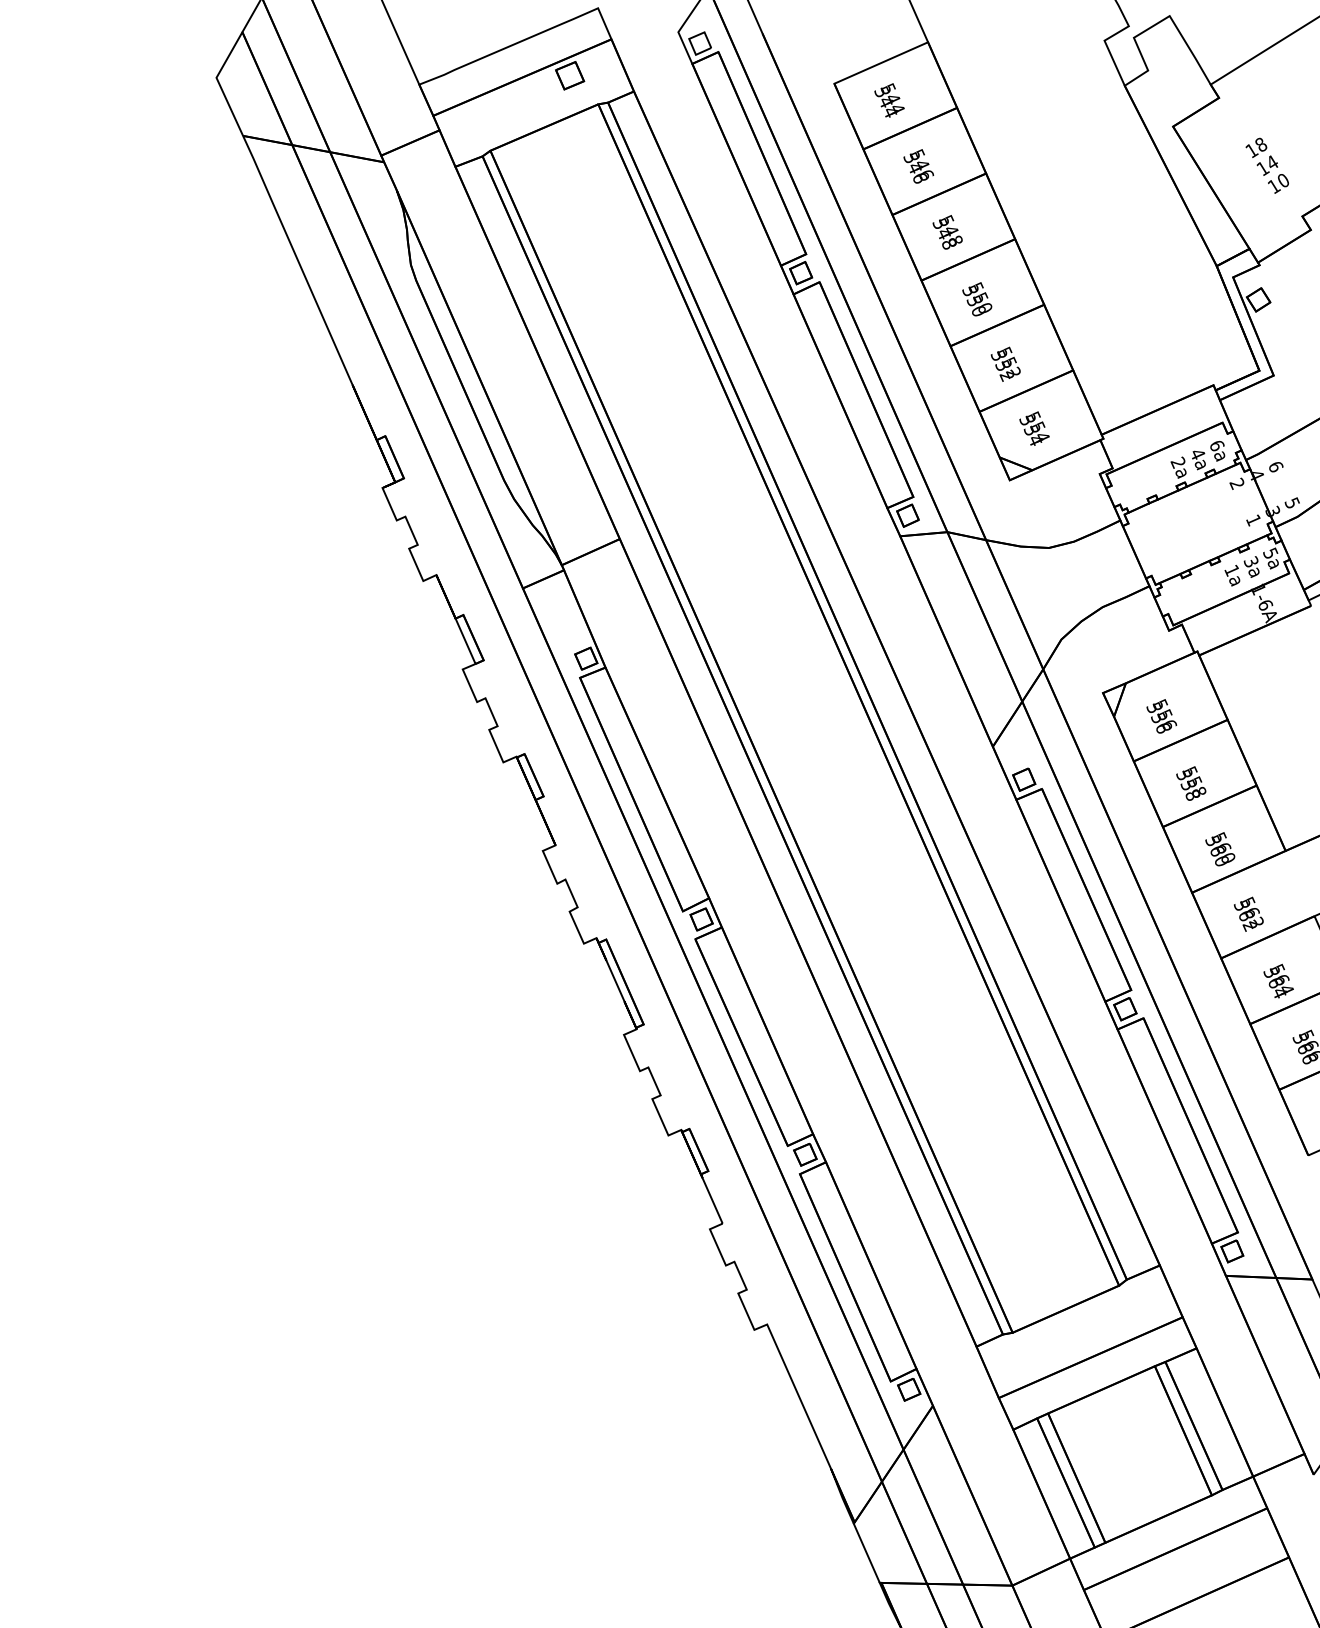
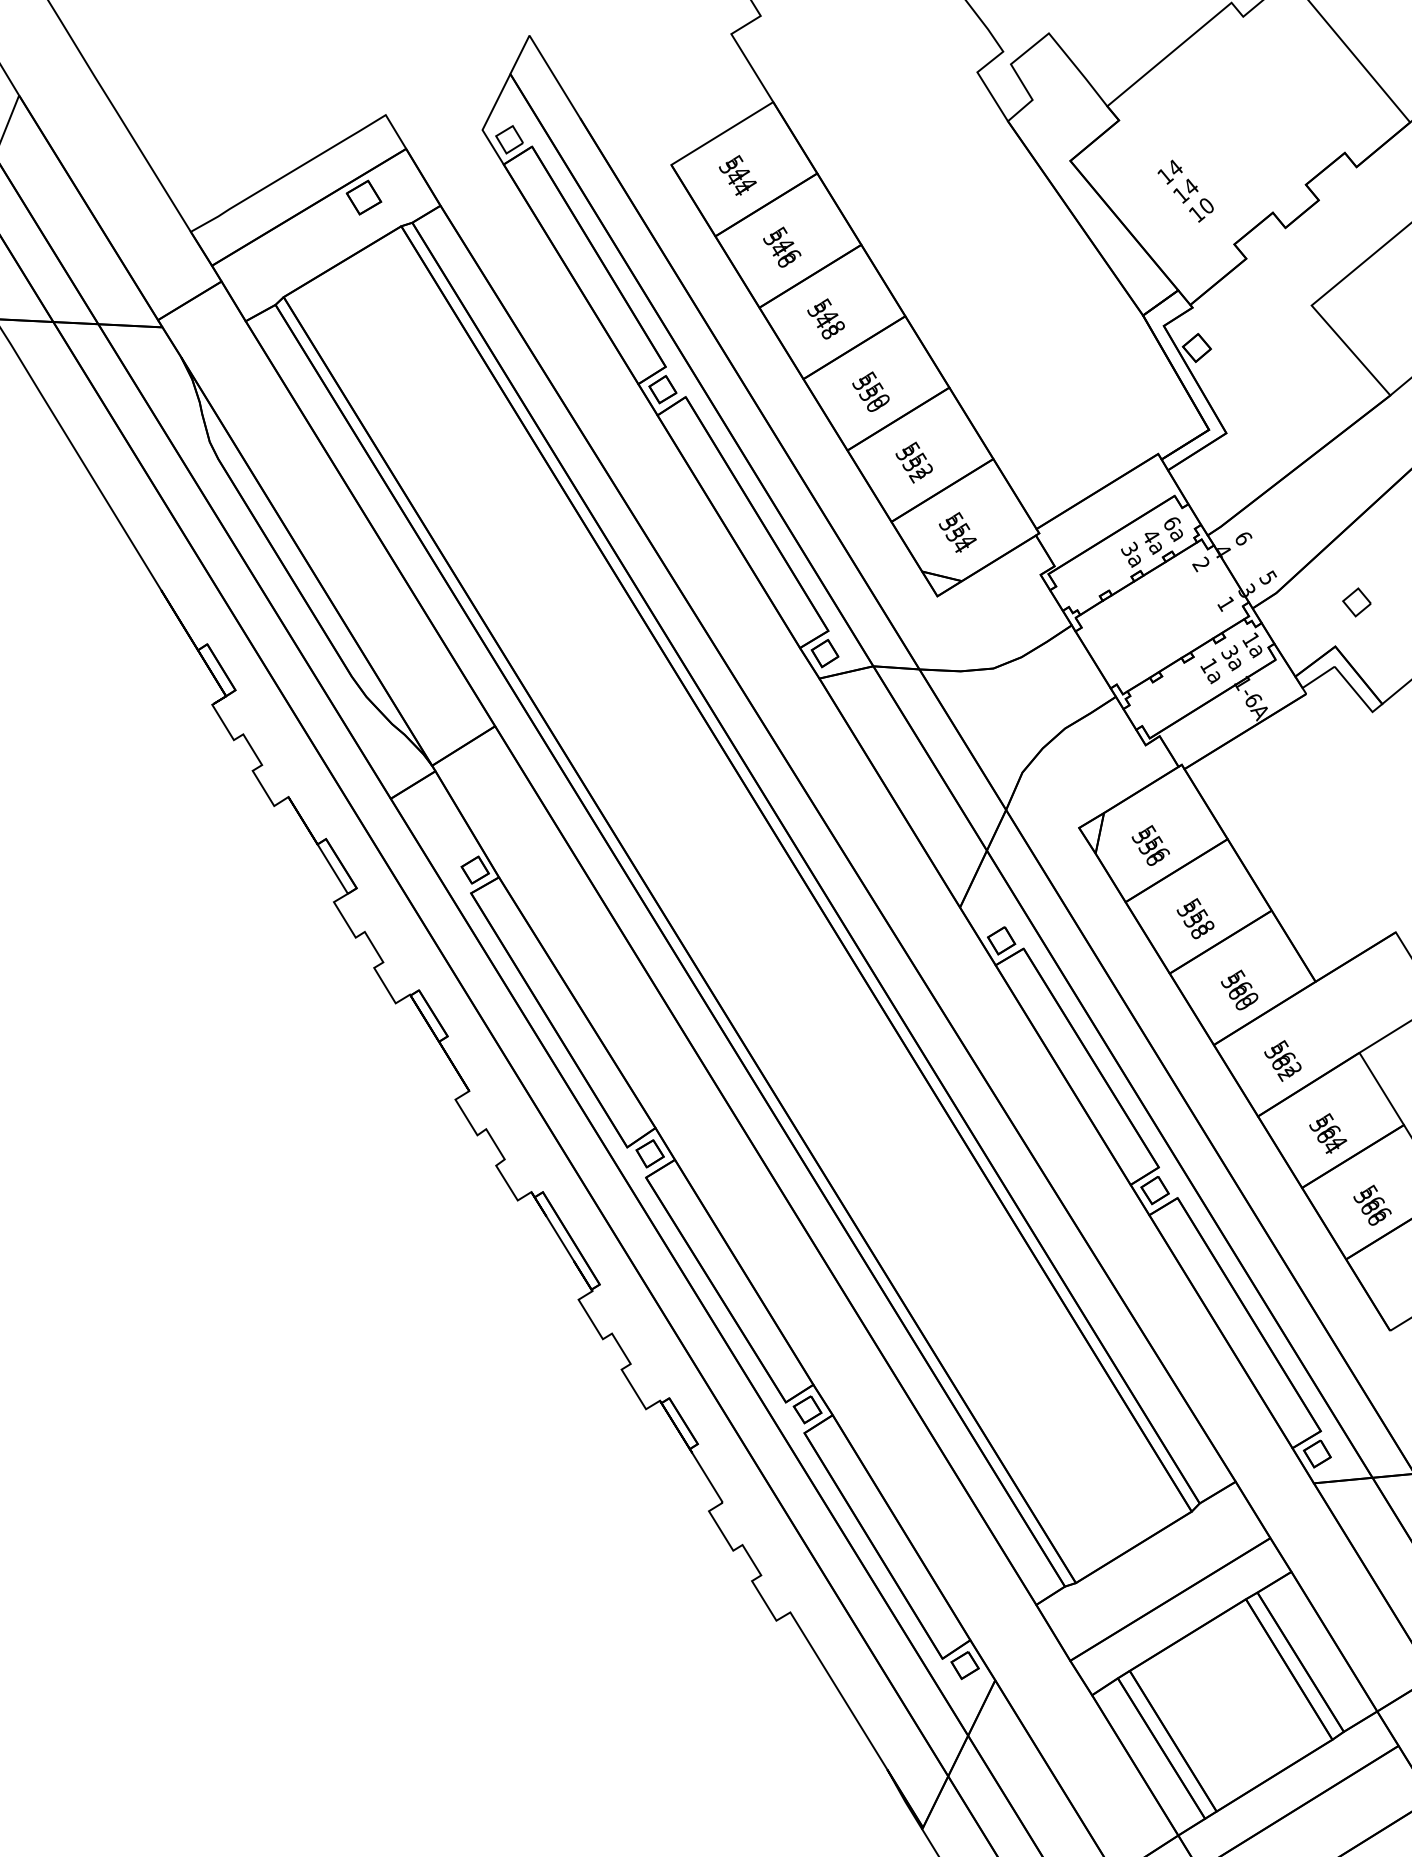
text: (1261, 144) -> (1175, 167), 18 -> 14
text: (1177, 462) -> (1128, 549), 2a -> 3a
text: (1270, 553) -> (1250, 639), 5a -> 1a

